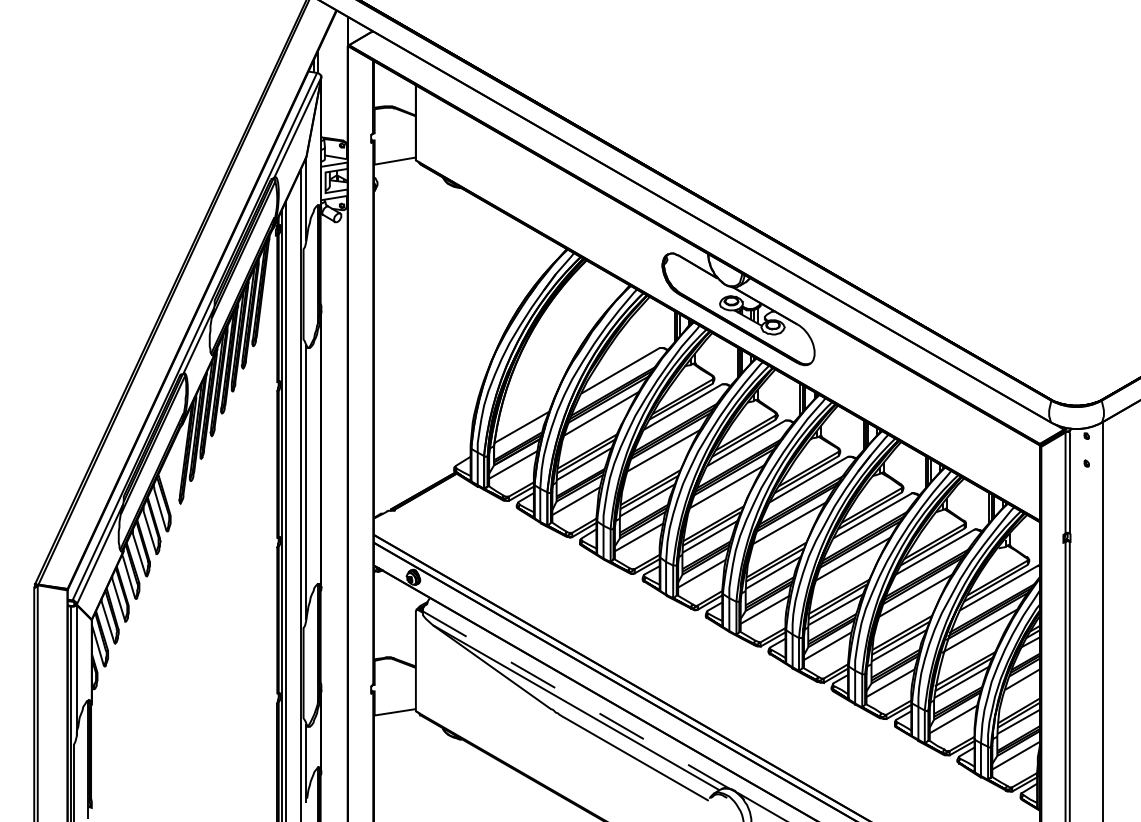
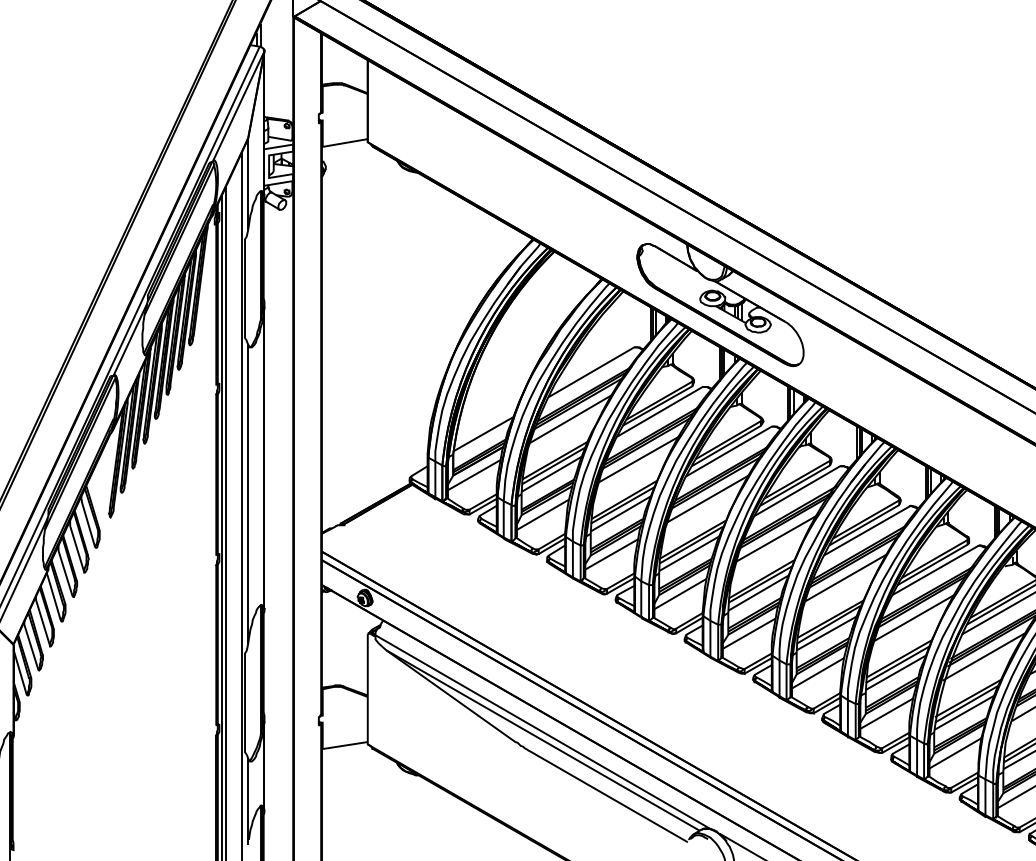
line: (576, 700) -> (543, 732), dashed -> solid

